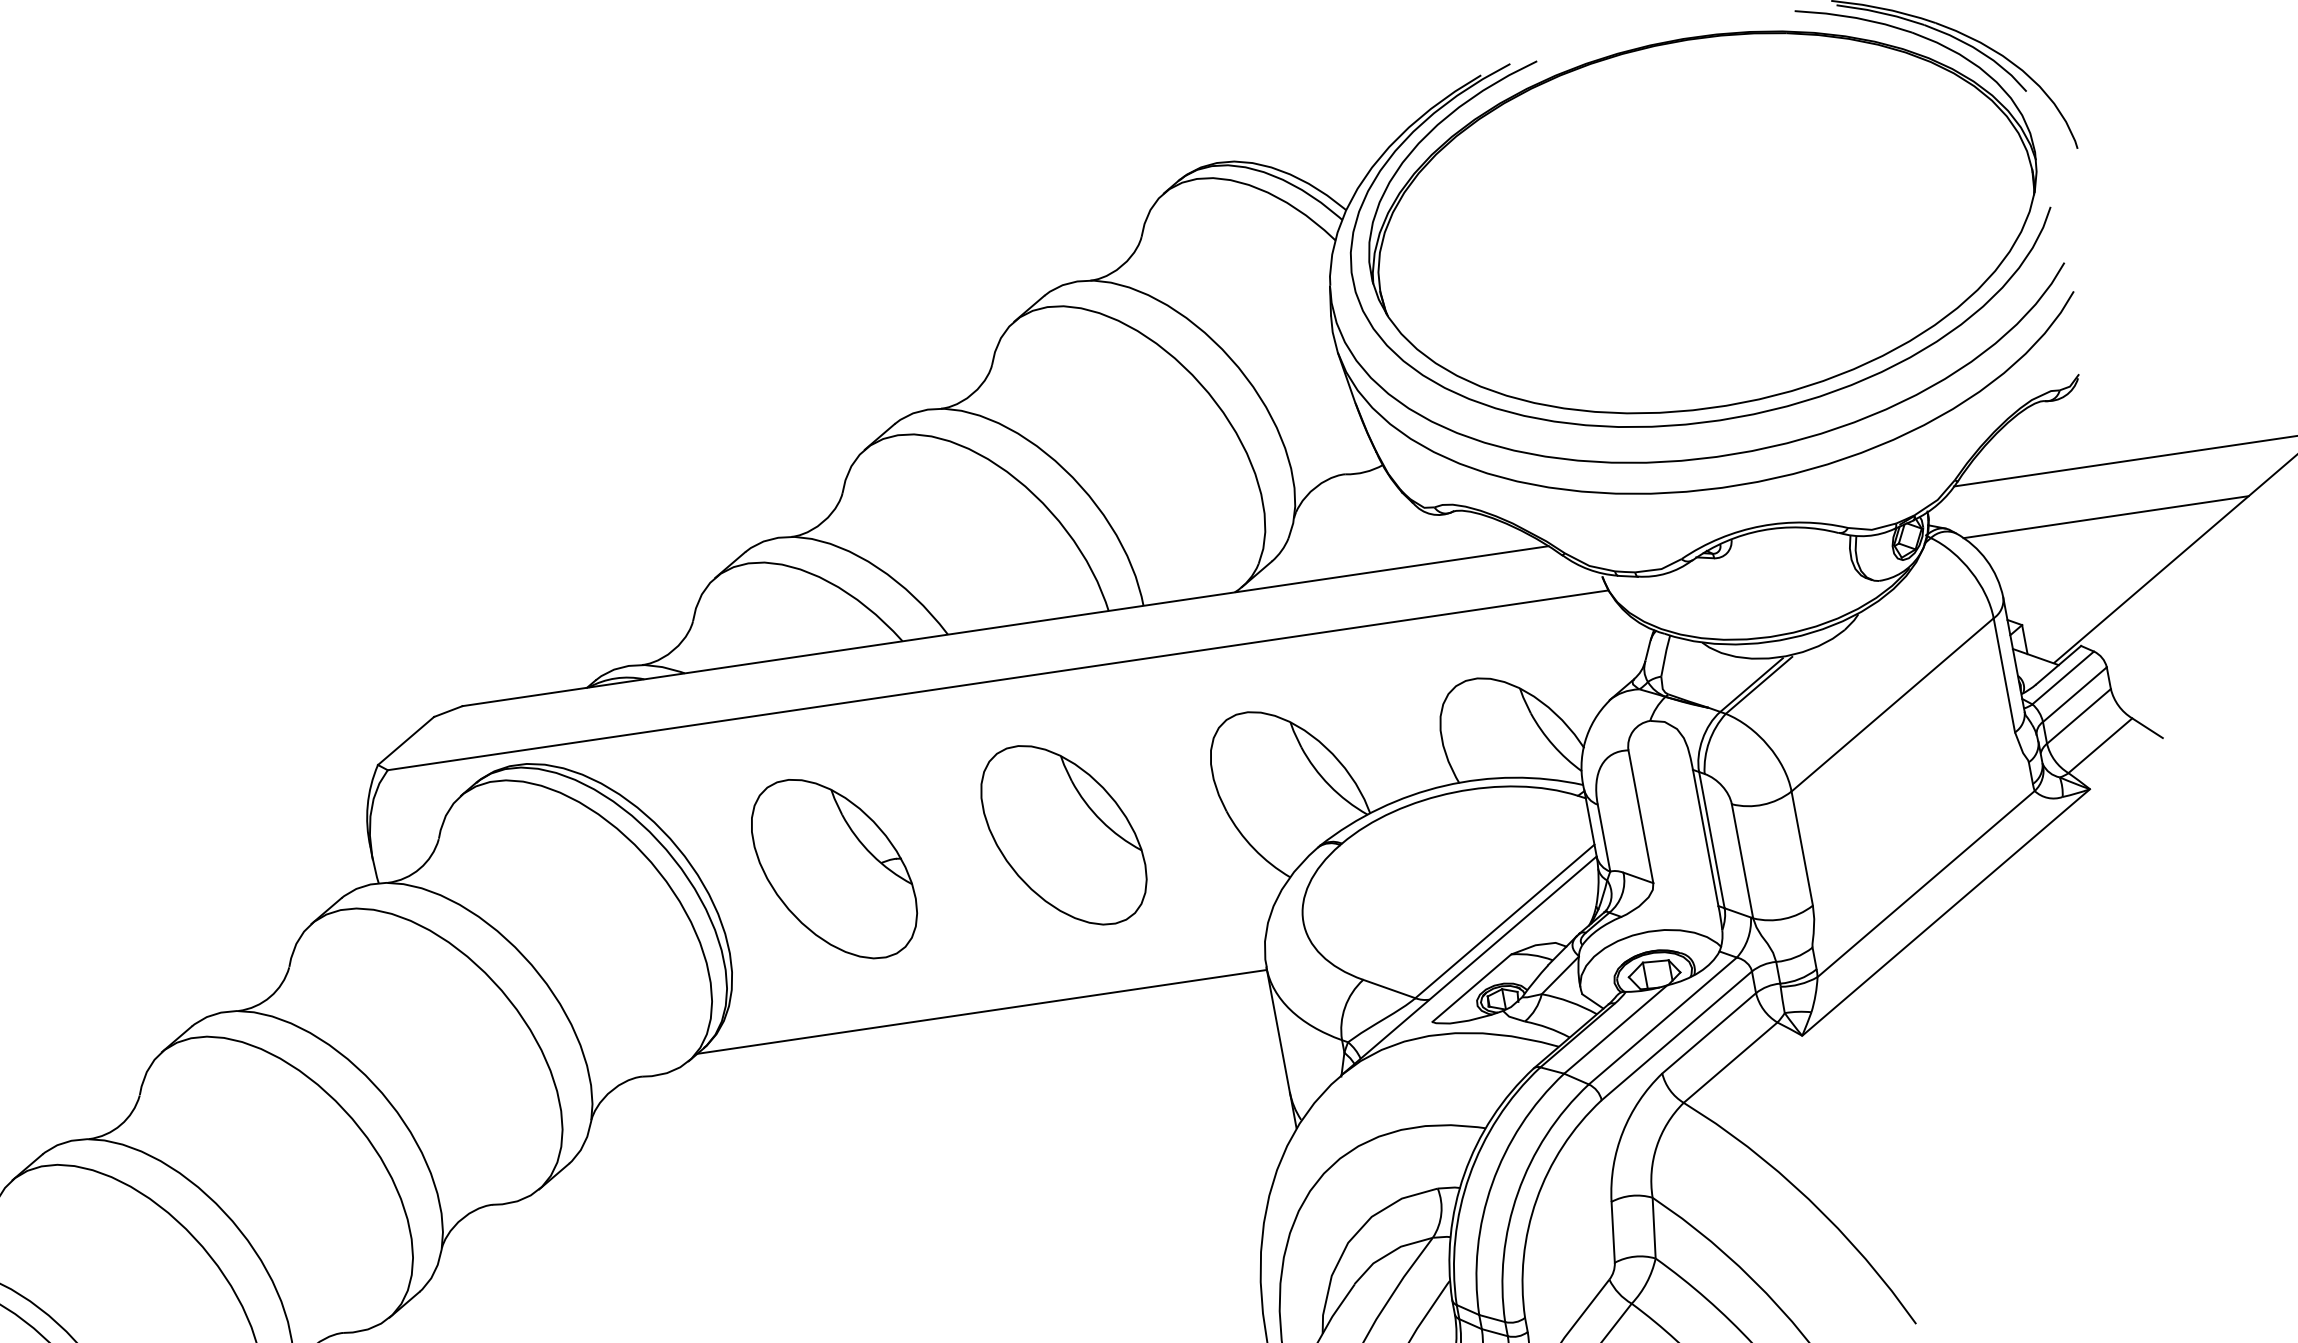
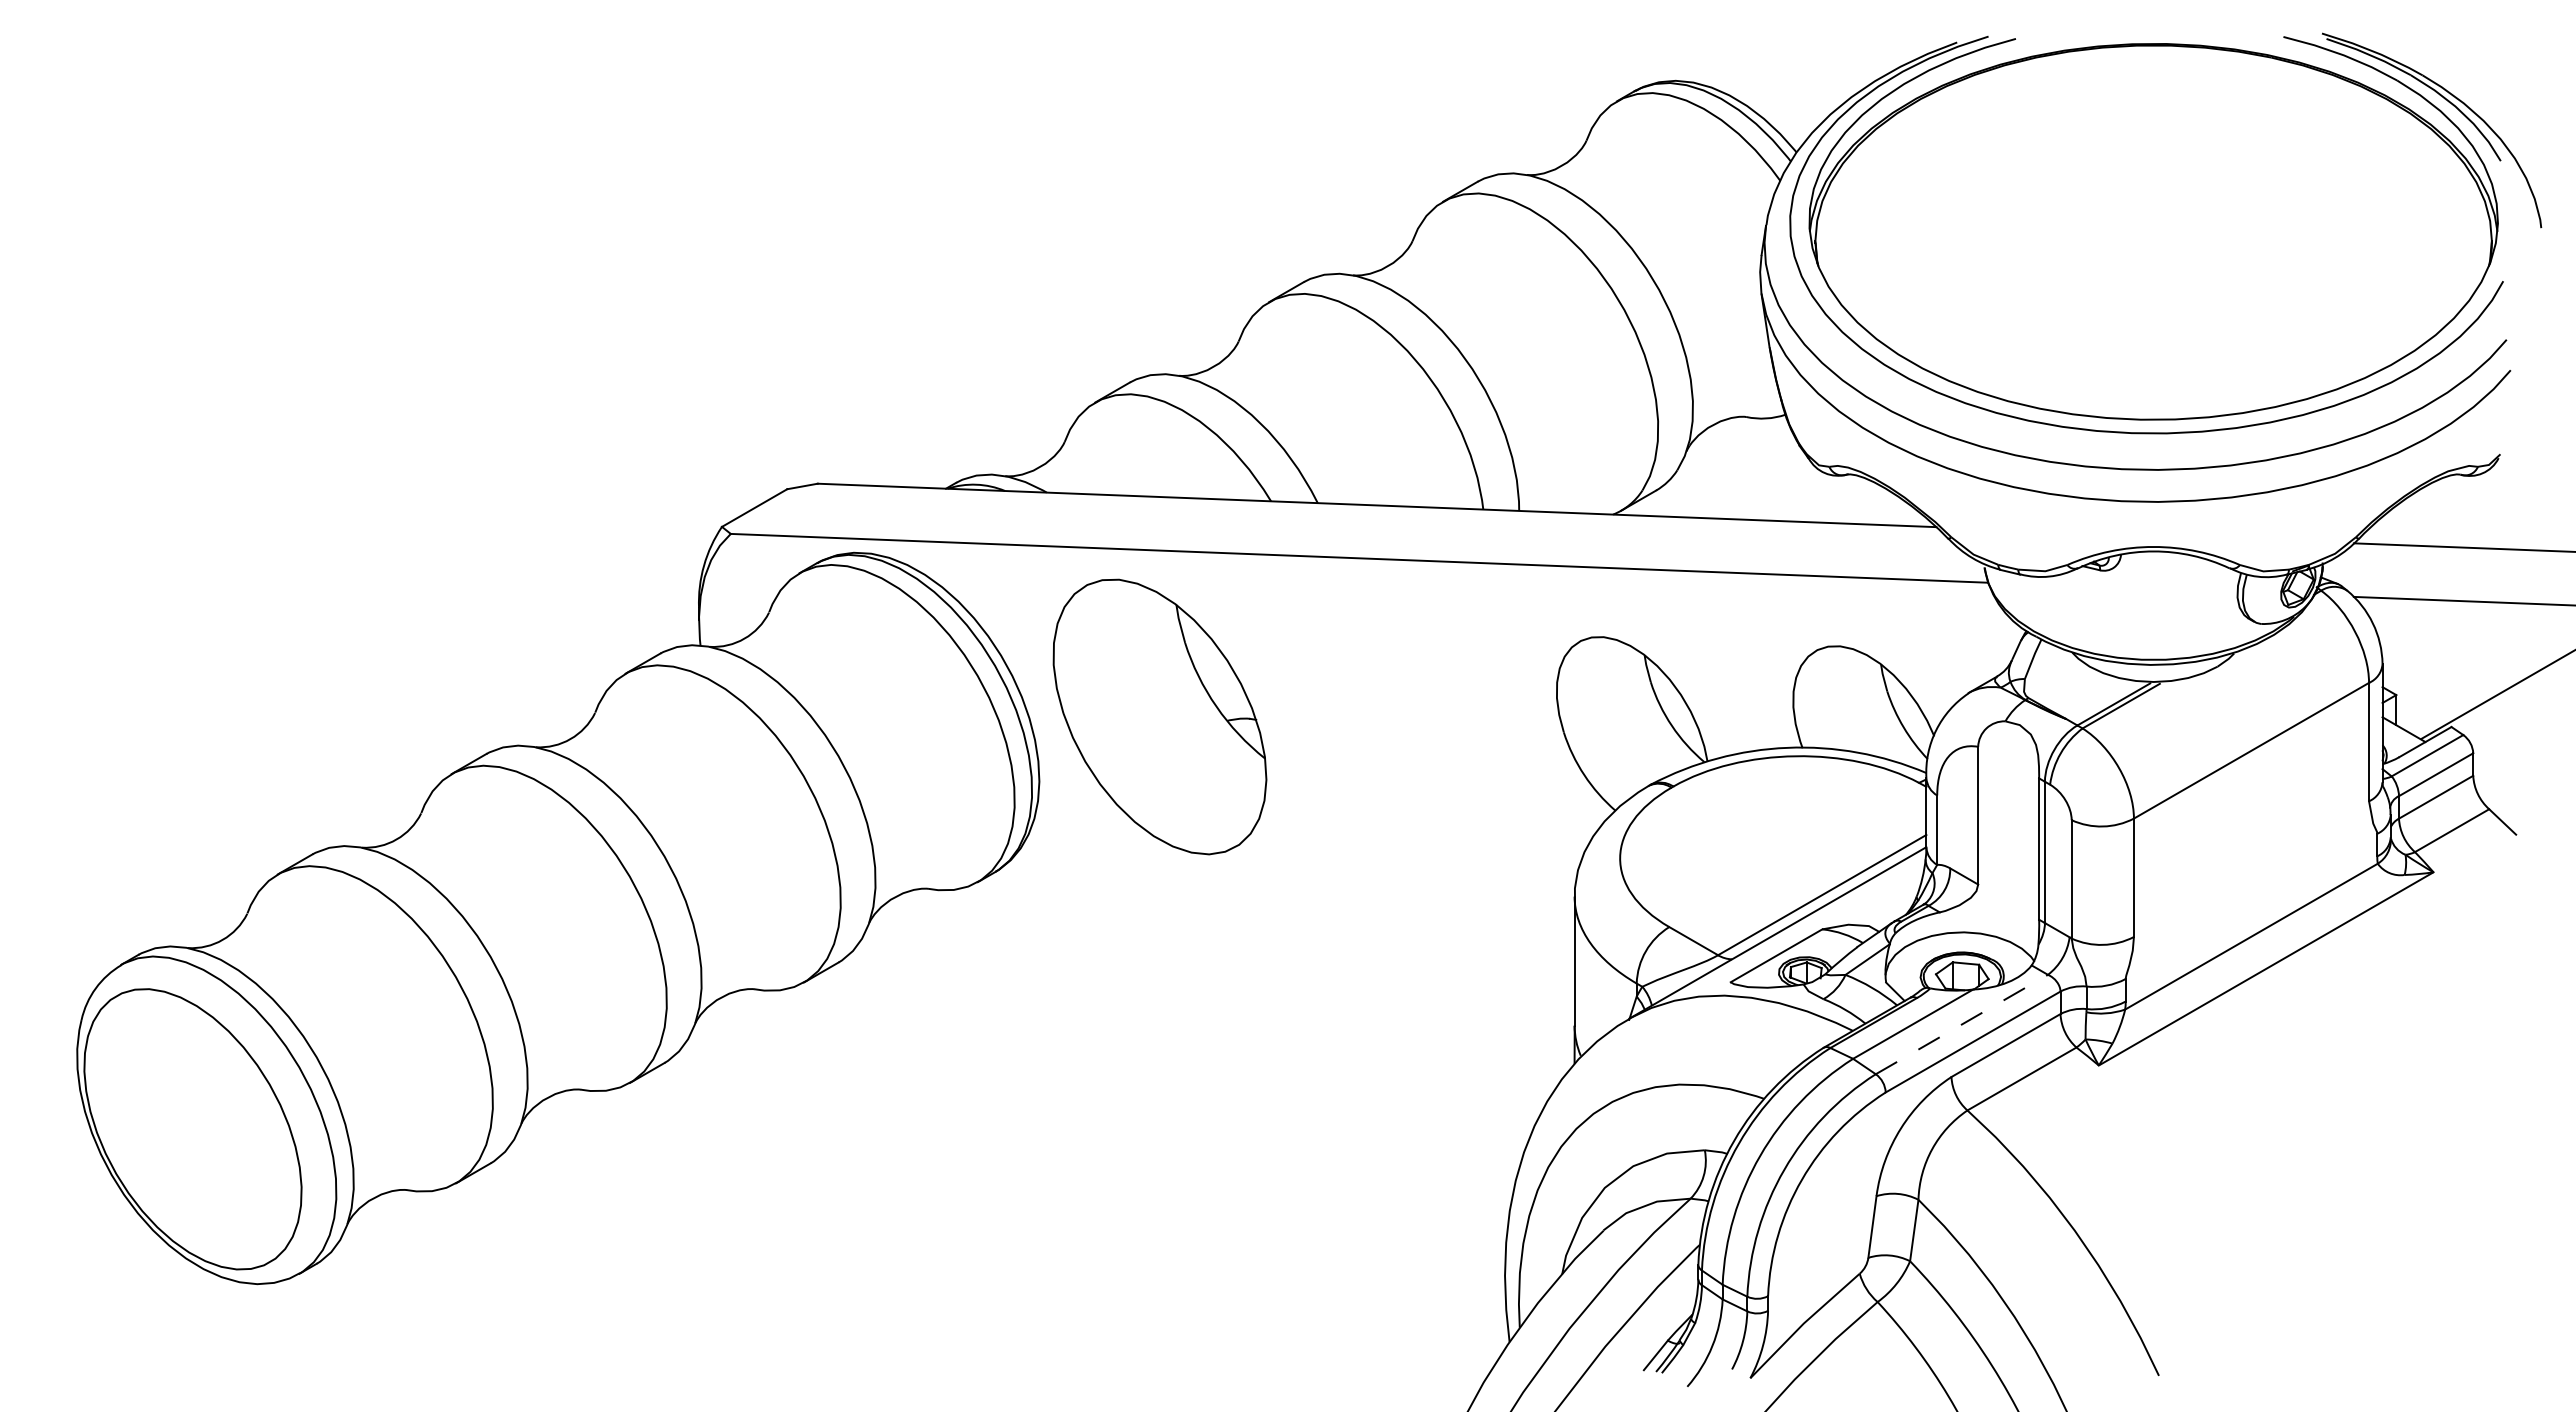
part: (1064, 835) -> (1396, 726), removed
part: (833, 868) -> (1159, 716), size x1.4
line: (981, 1011) -> (1280, 887), removed
line: (1663, 1020) -> (1962, 1024), solid -> dashed

